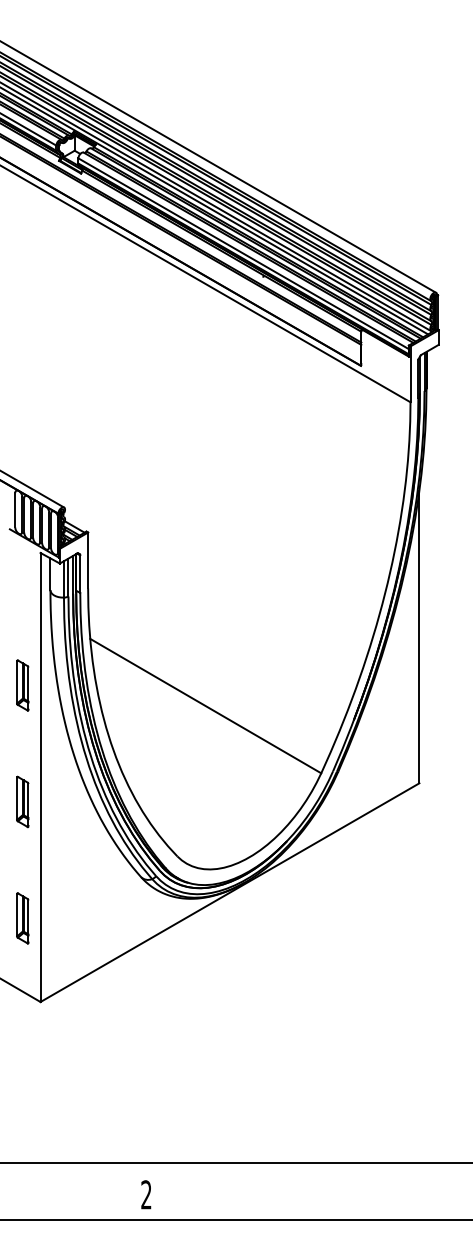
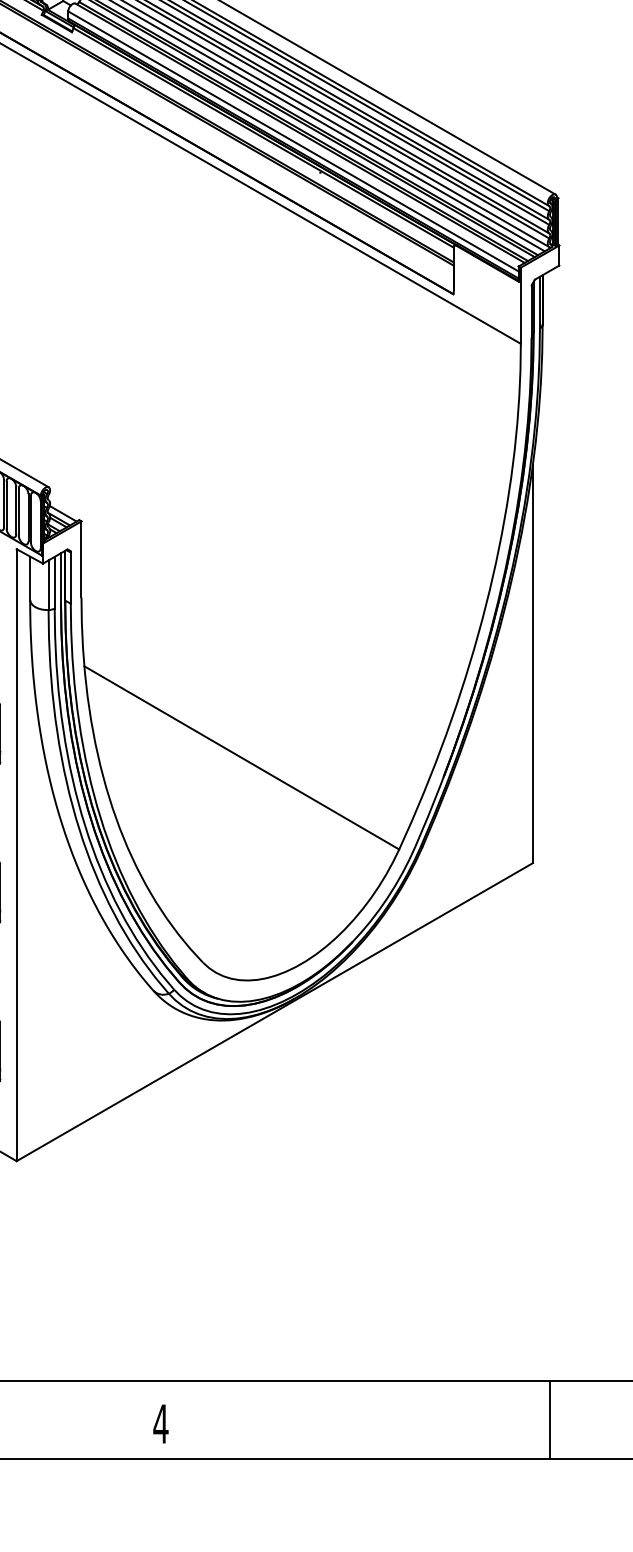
line: (431, 1191) -> (549, 1419), added
text: (145, 1194) -> (159, 1423), 2 -> 4

